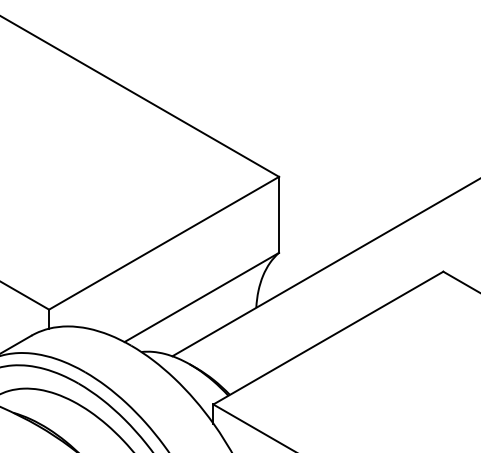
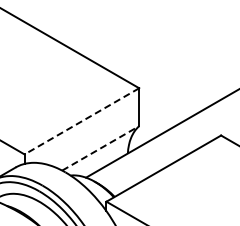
line: (163, 243) -> (81, 121), solid -> dashed
line: (203, 297) -> (101, 148), solid -> dashed

